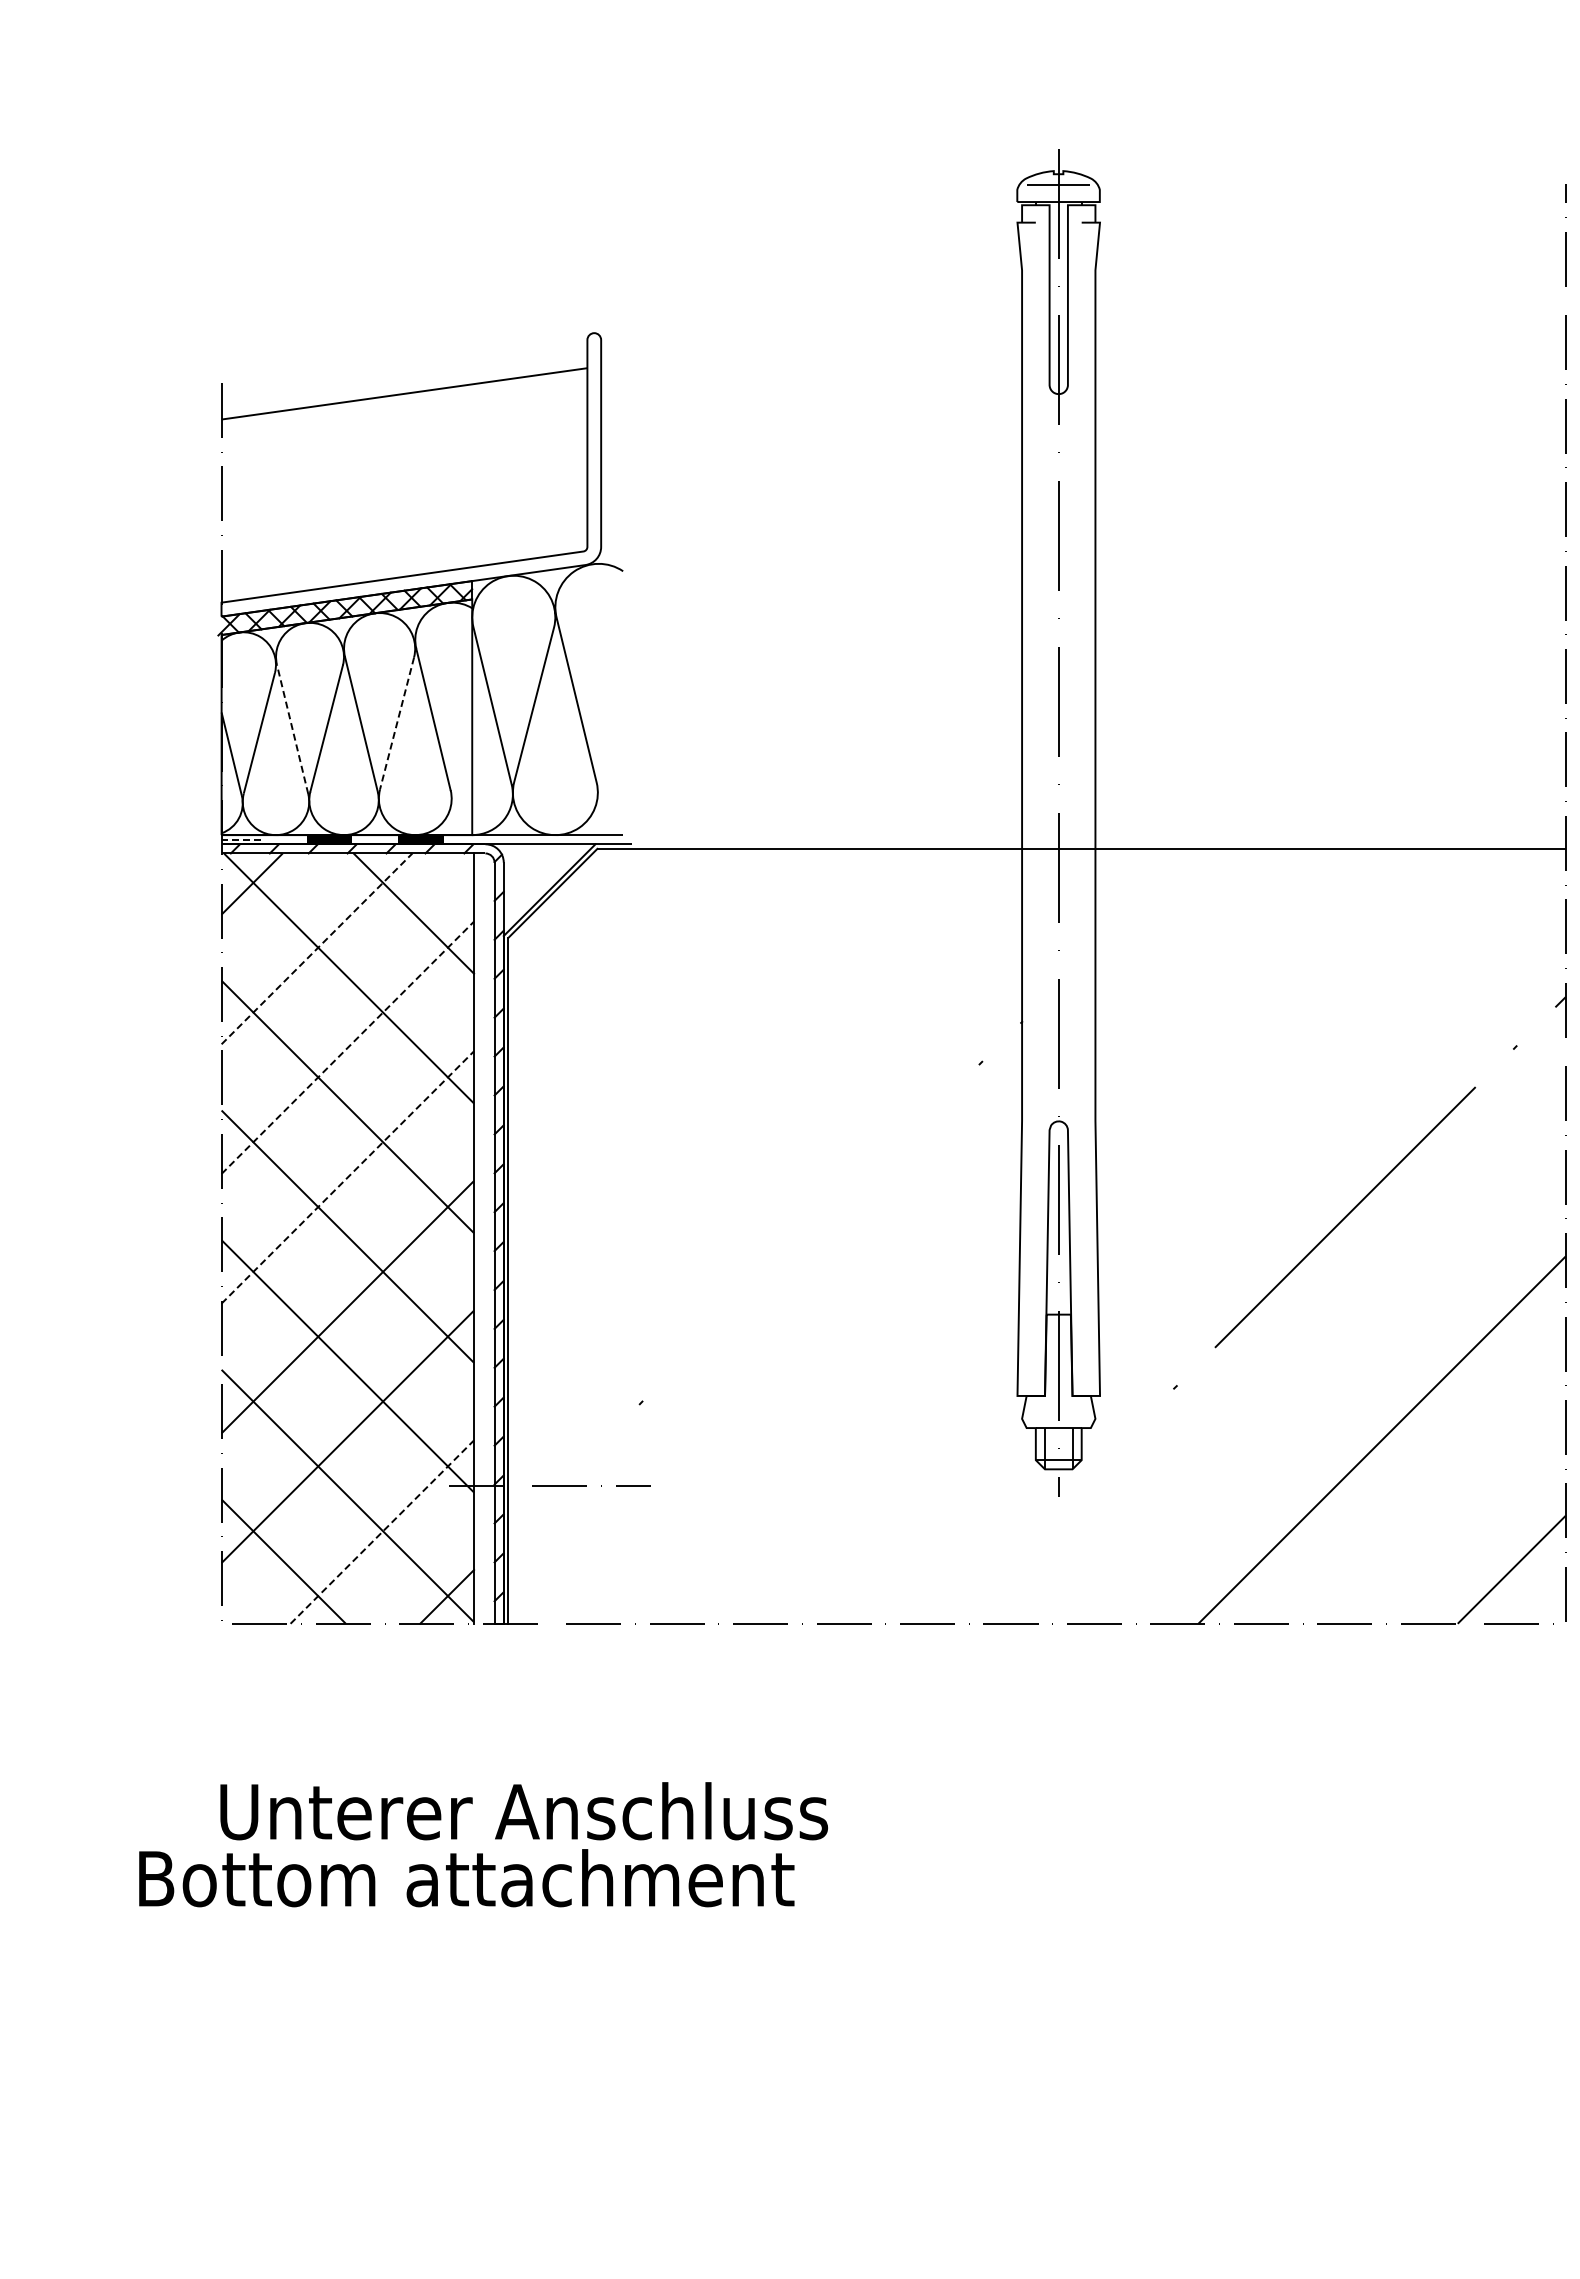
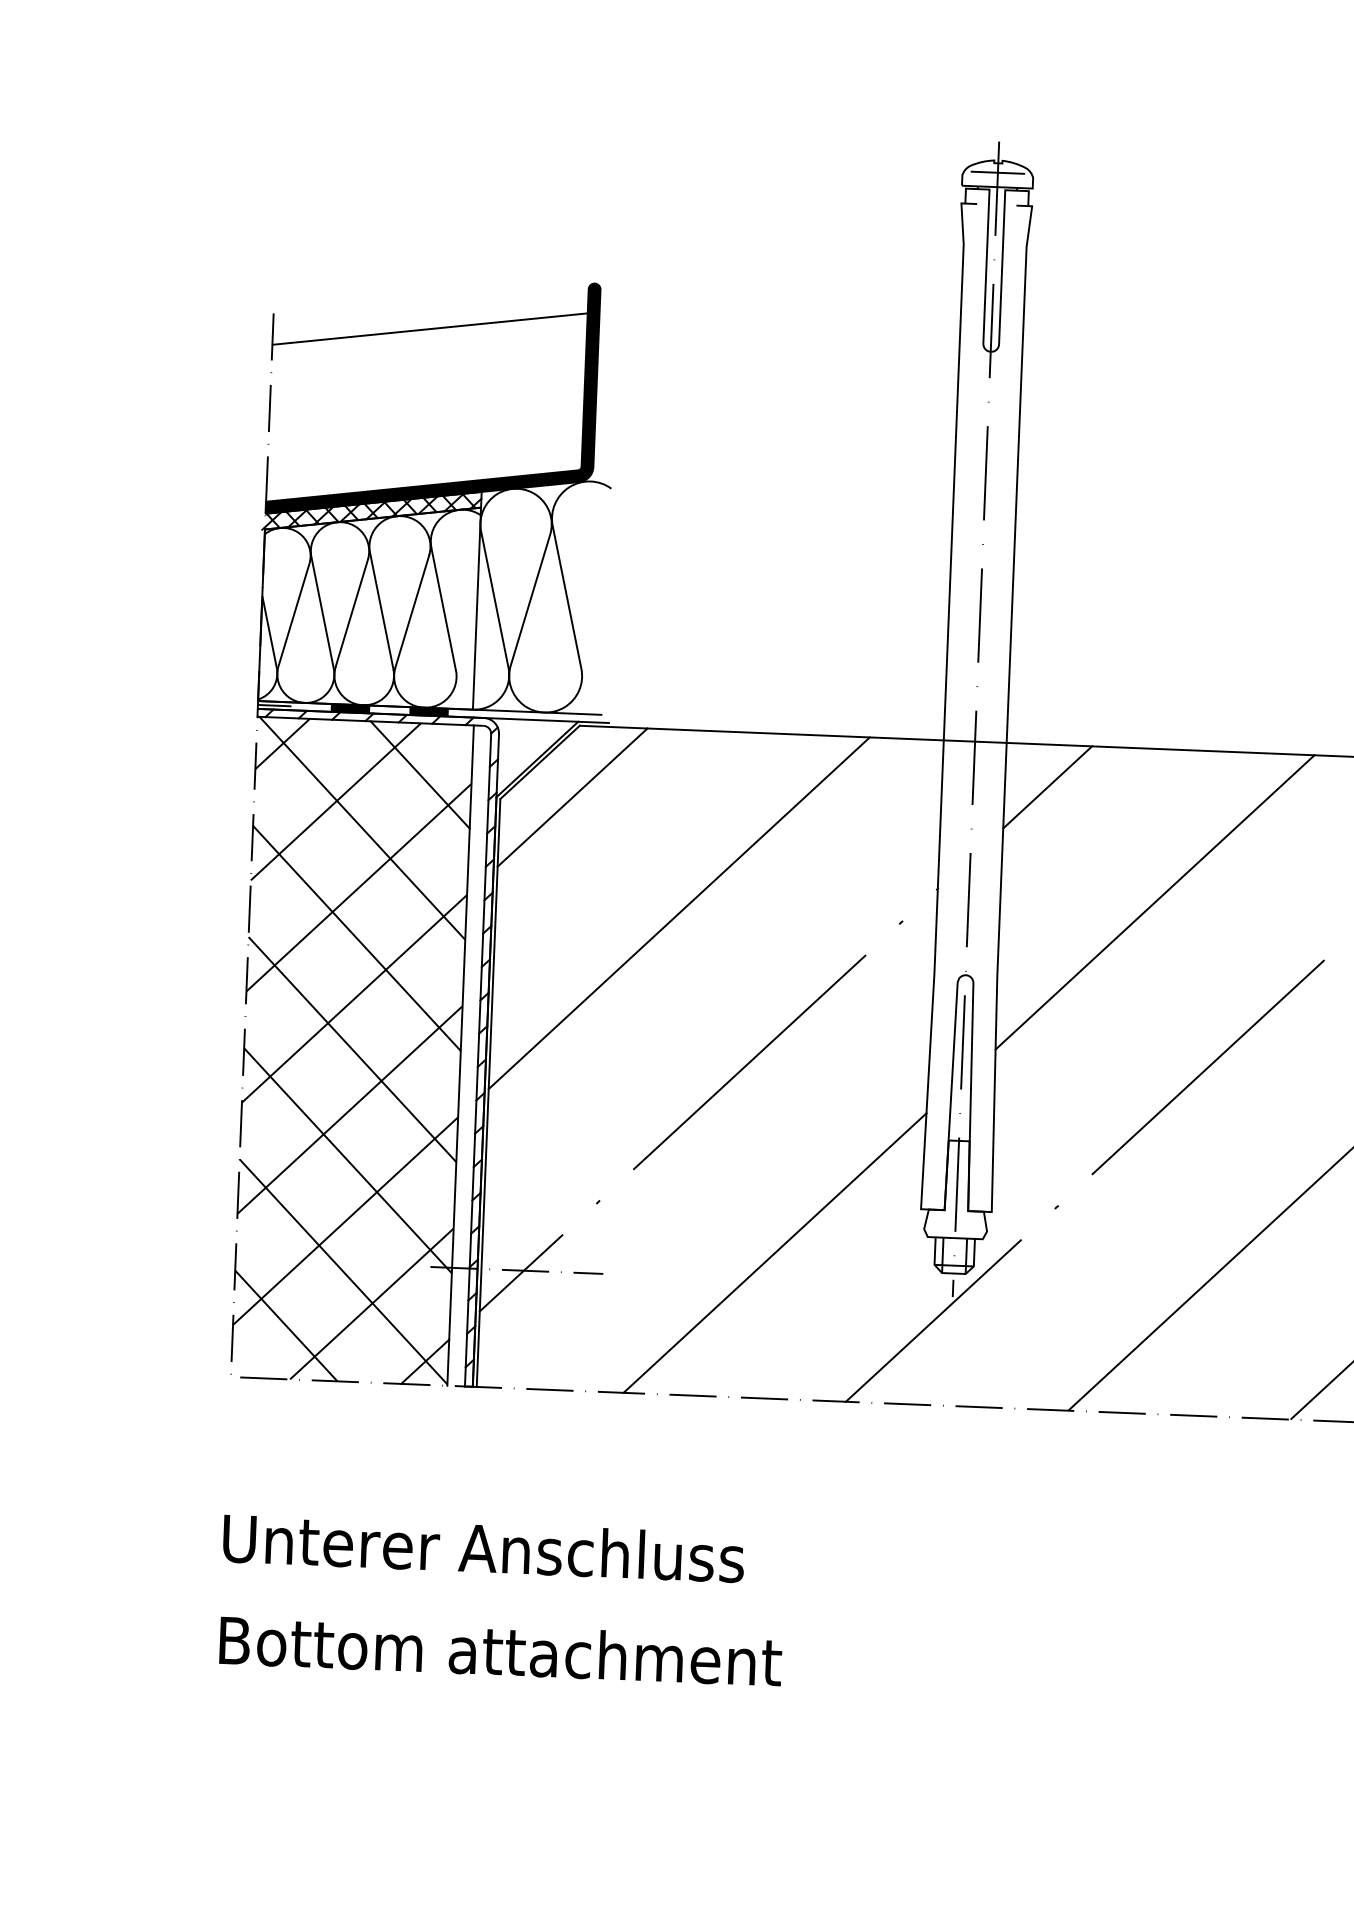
fill: (411, 474) -> (433, 398), added
line: (396, 724) -> (411, 612), dashed -> solid
line: (292, 729) -> (322, 612), dashed -> solid
line: (241, 839) -> (274, 705), dashed -> solid
line: (1145, 898) -> (1047, 787), added
line: (592, 932) -> (572, 797), added
line: (317, 948) -> (336, 801), dashed -> solid
line: (1275, 1027) -> (1154, 902), added
line: (348, 1047) -> (359, 887), dashed -> solid
line: (721, 1062) -> (678, 913), added
line: (348, 1177) -> (355, 998), dashed -> solid
line: (810, 1232) -> (749, 1061), added
line: (849, 1453) -> (775, 1252), added
line: (554, 1489) -> (520, 1273), added
line: (1037, 1525) -> (933, 1320), added
line: (382, 1532) -> (372, 1304), dashed -> solid
text: (466, 1878) -> (500, 1651), moved

